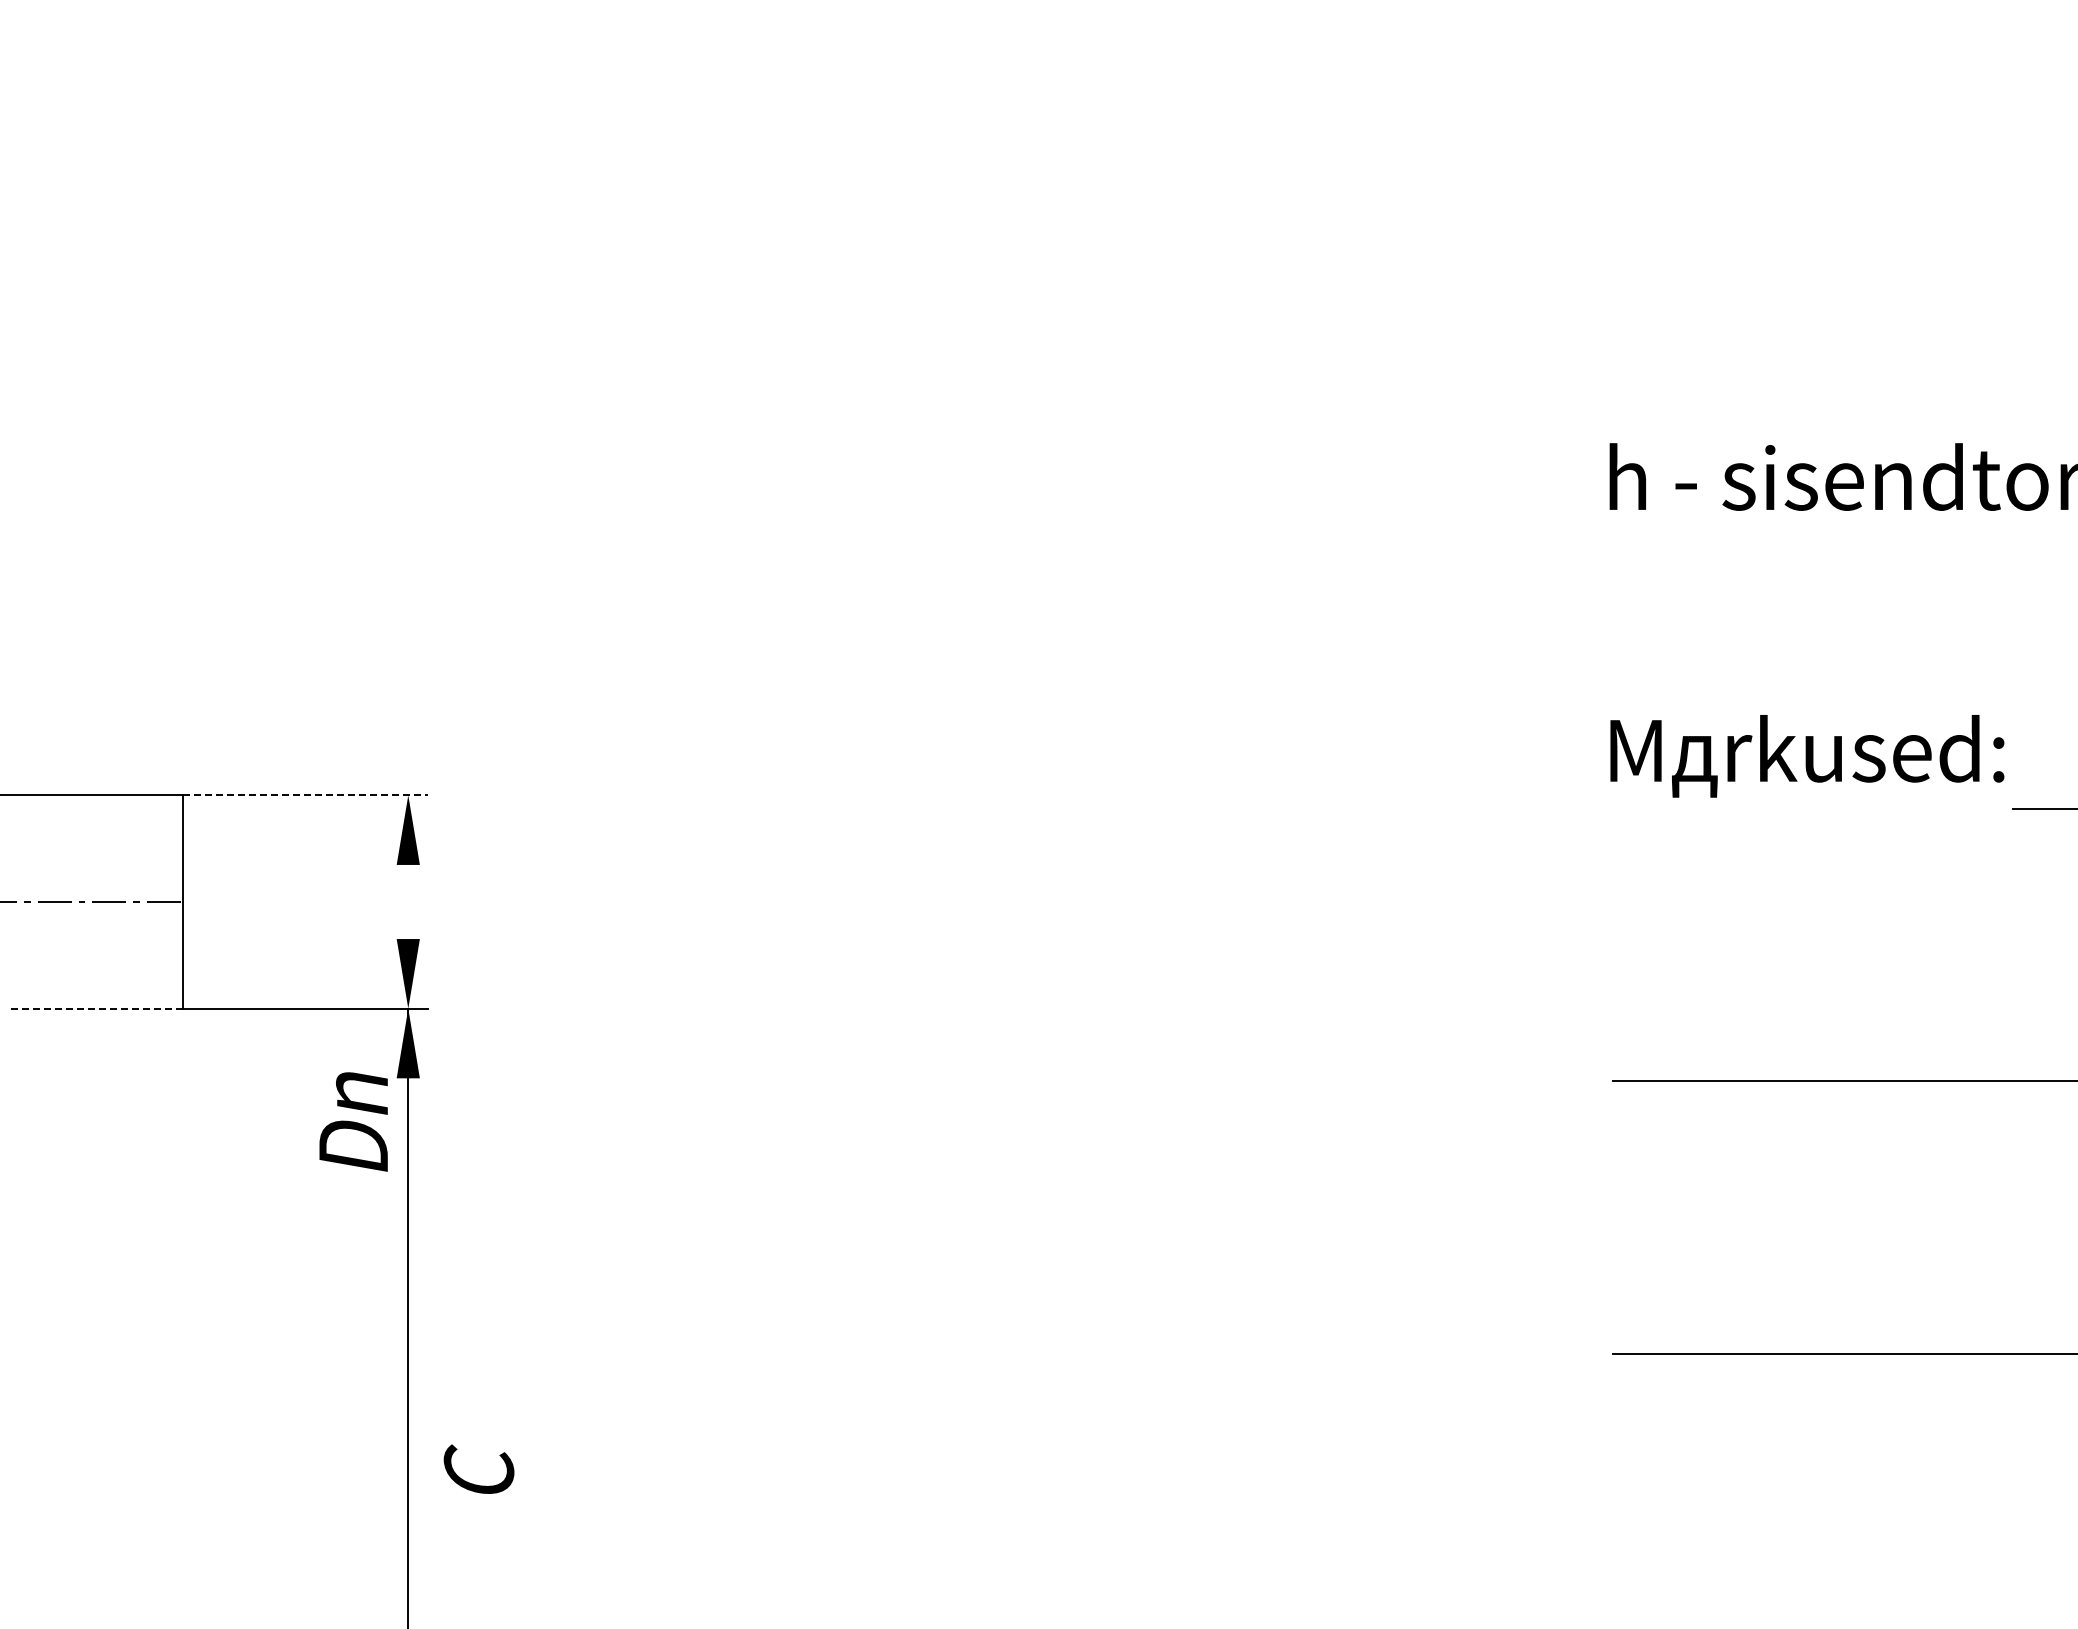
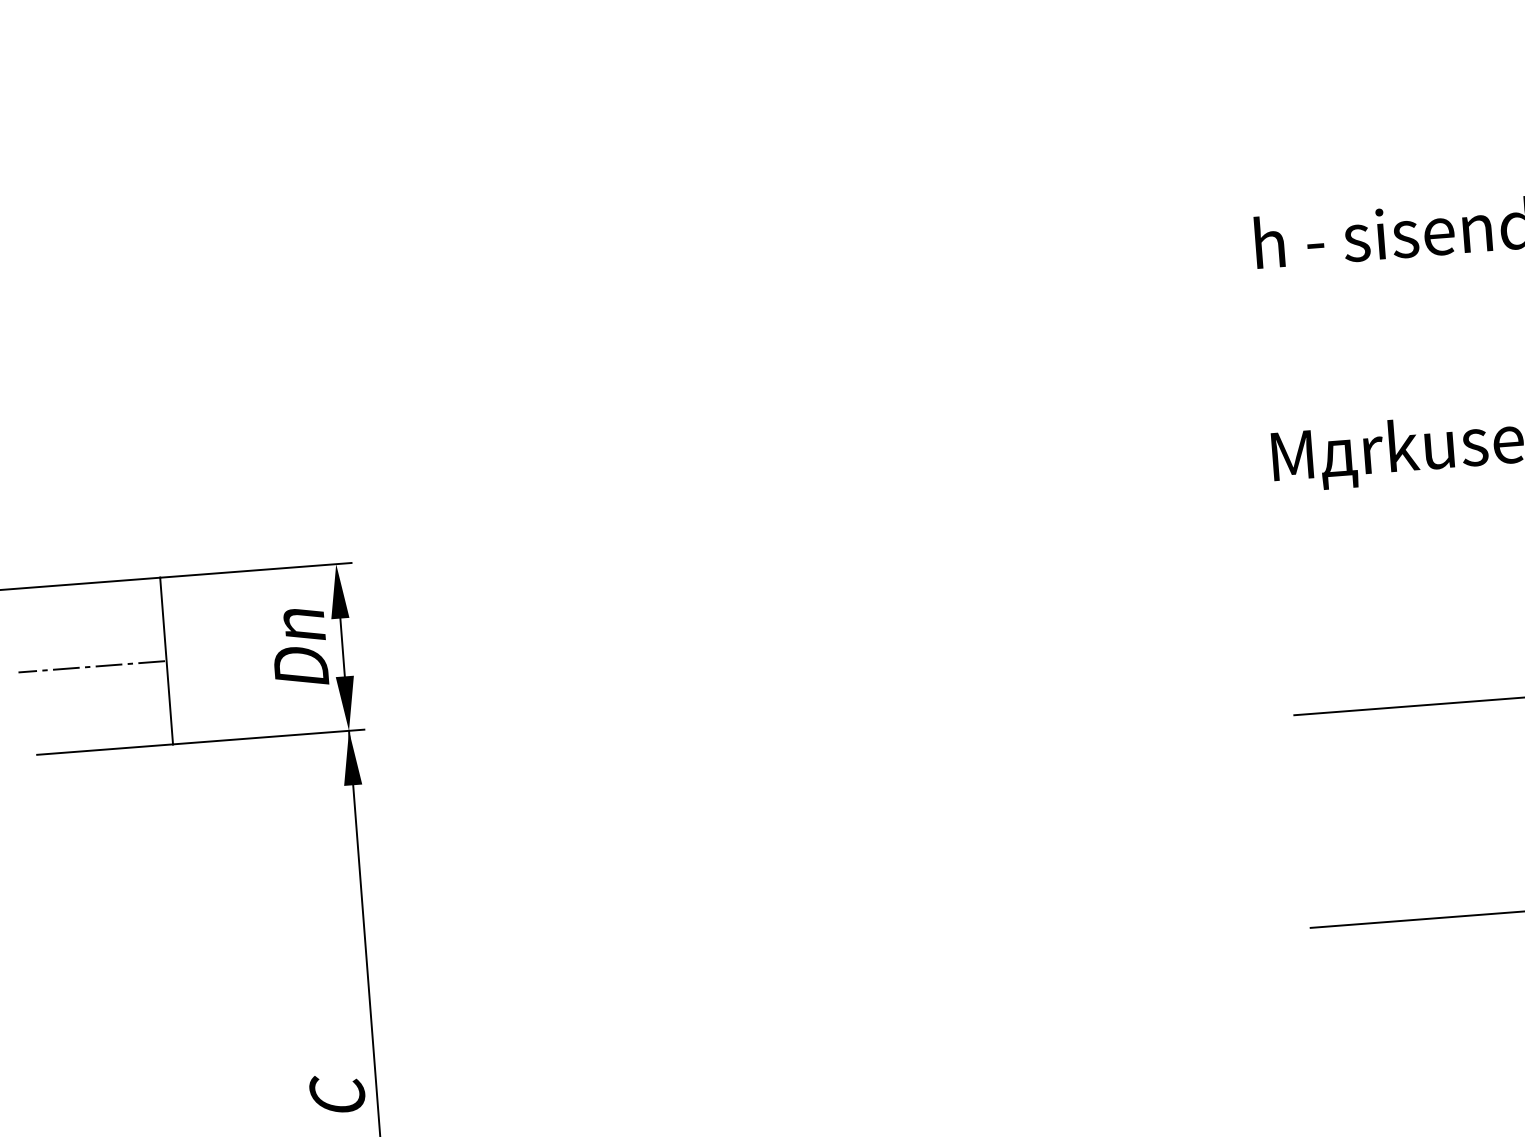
line: (305, 795) -> (255, 570), dashed -> solid
line: (408, 901) -> (342, 647), added
line: (96, 1008) -> (105, 749), dashed -> solid
text: (353, 1121) -> (299, 647), moved
text: (478, 1468) -> (336, 1093), moved

